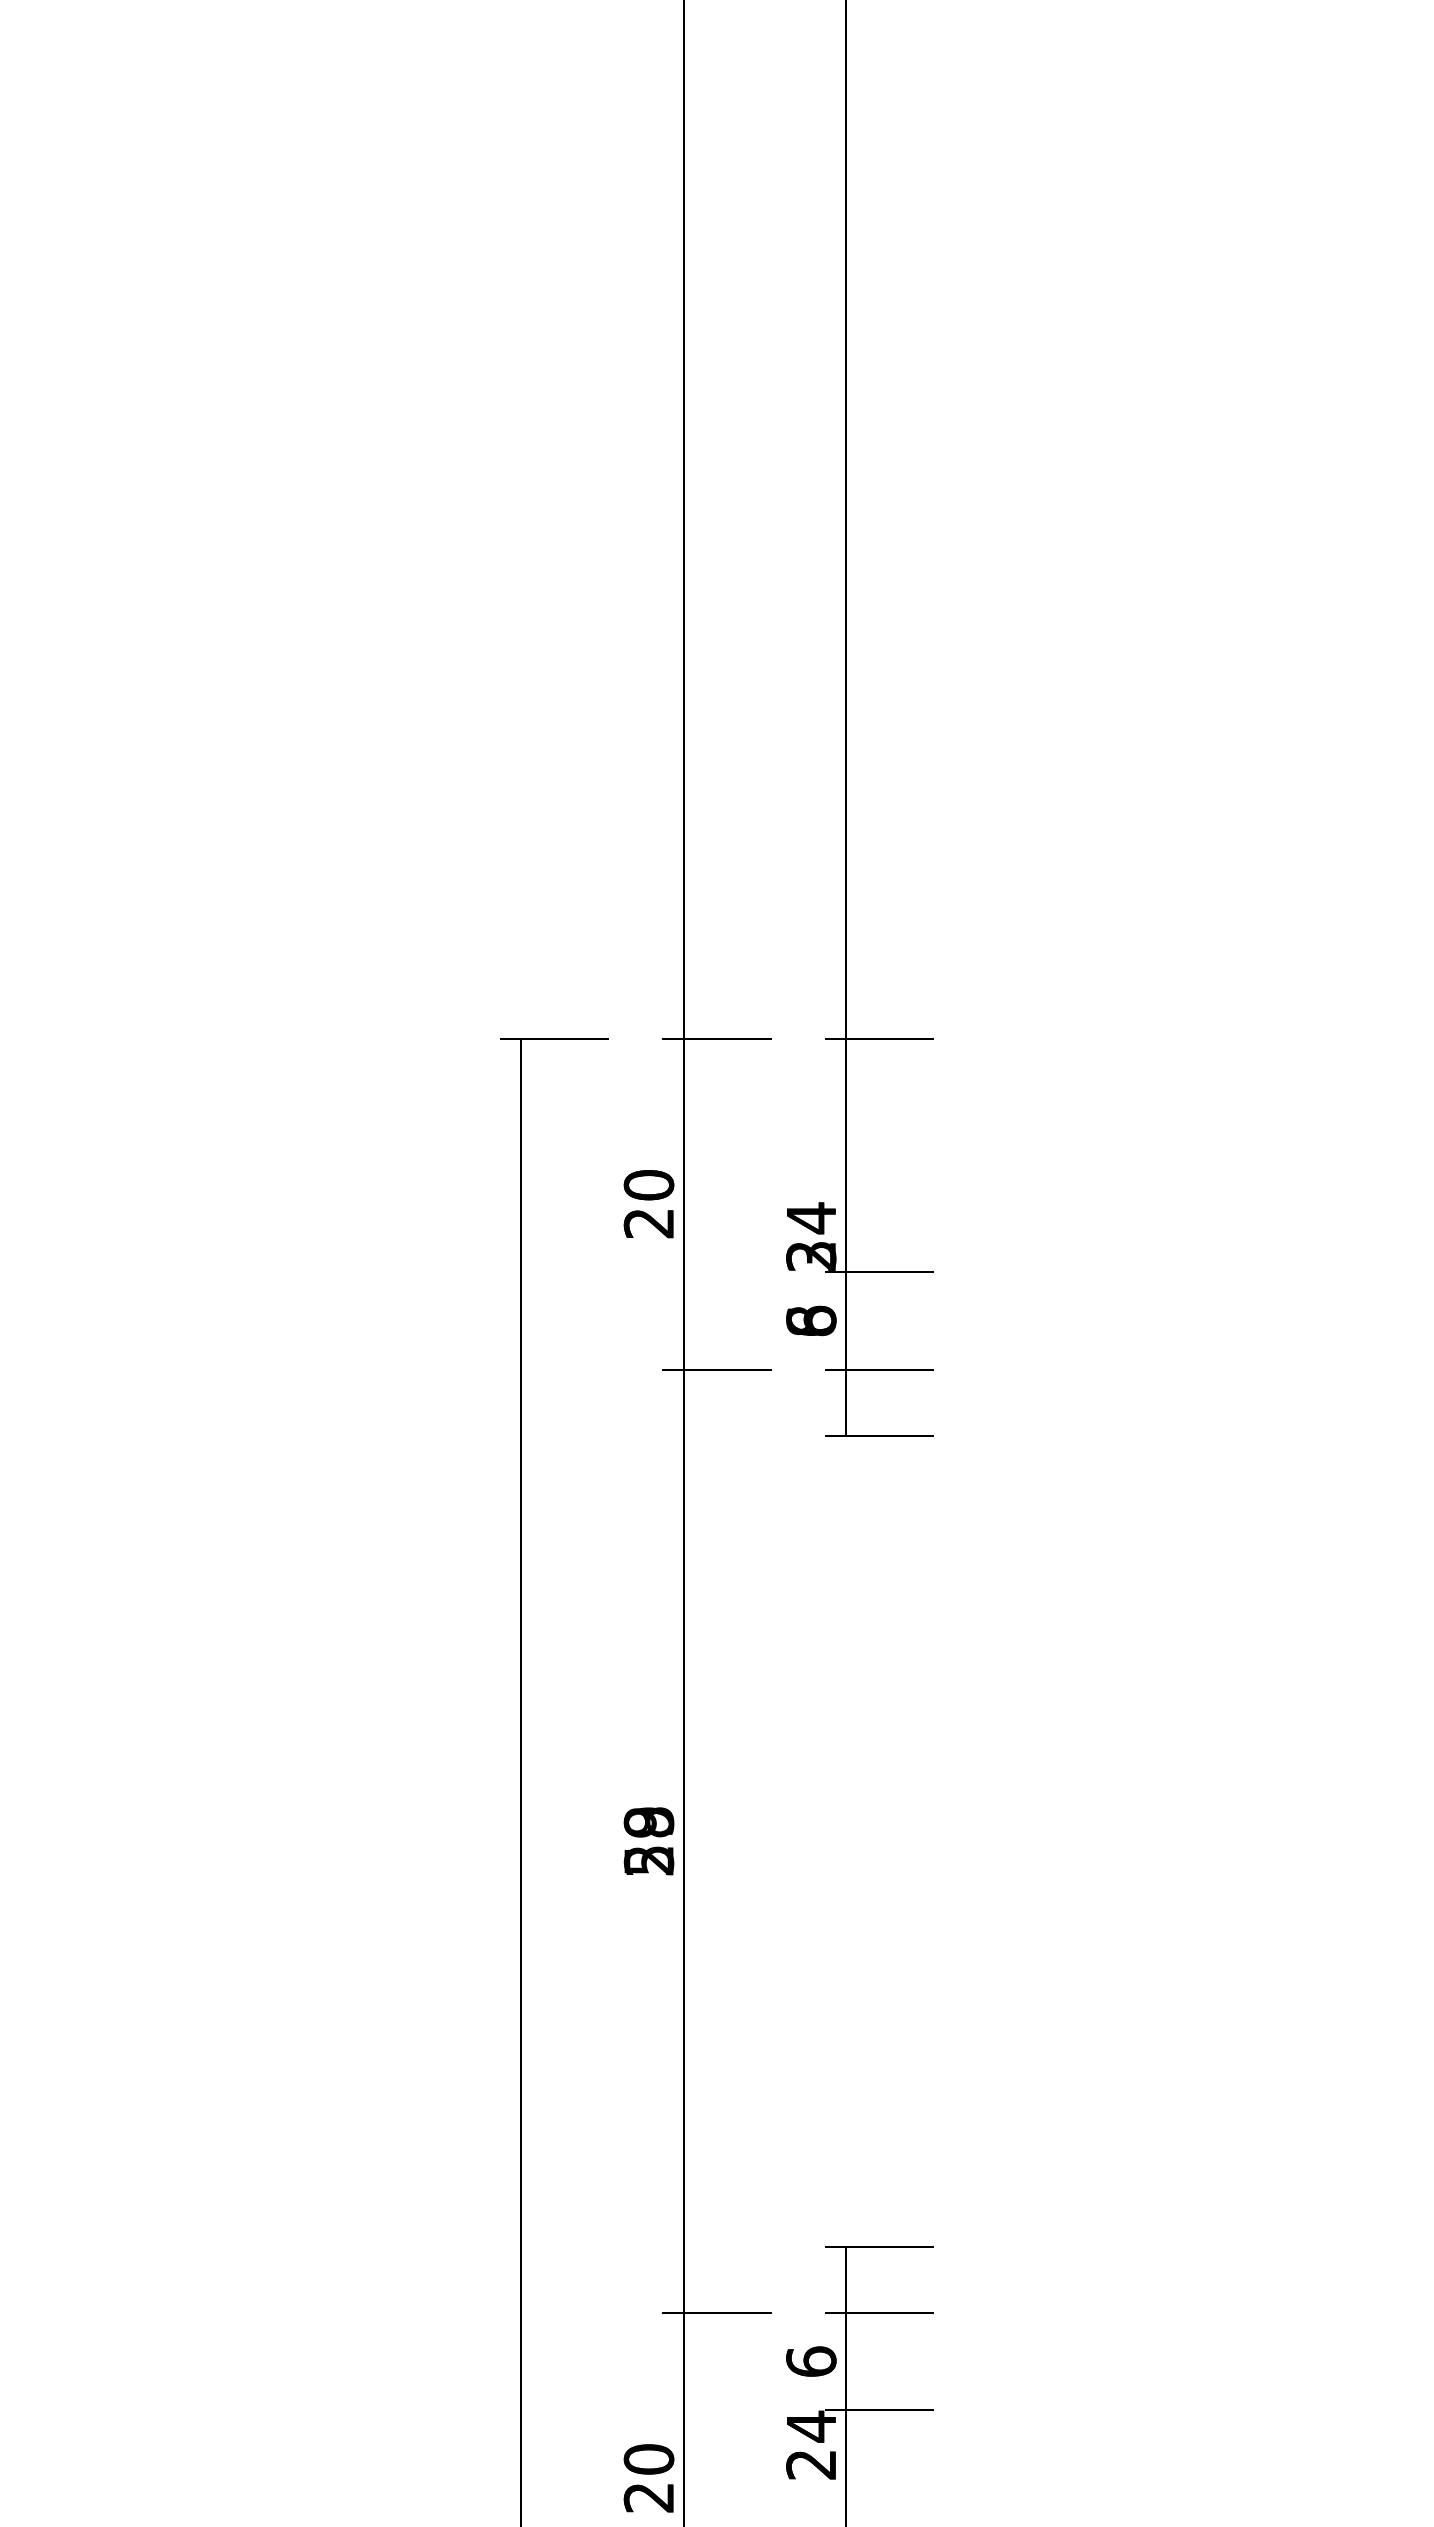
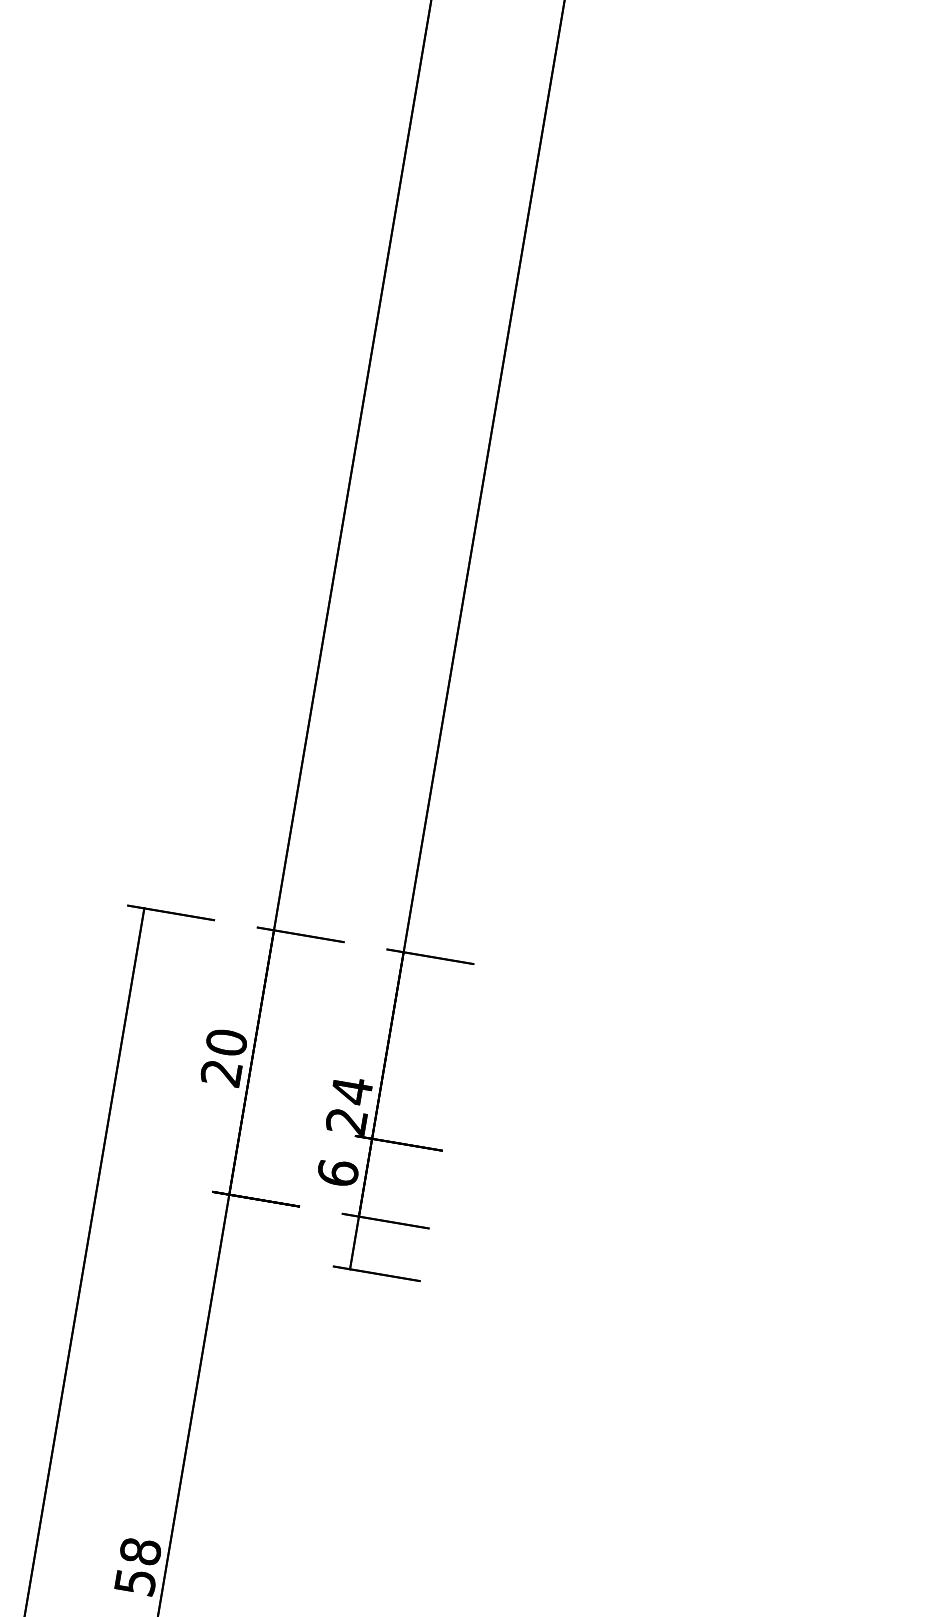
text: (811, 1256) -> (346, 1121), 34 -> 24
text: (811, 1320) -> (338, 1172), 8 -> 6
text: (648, 1841) -> (137, 1566), 29 -> 58

